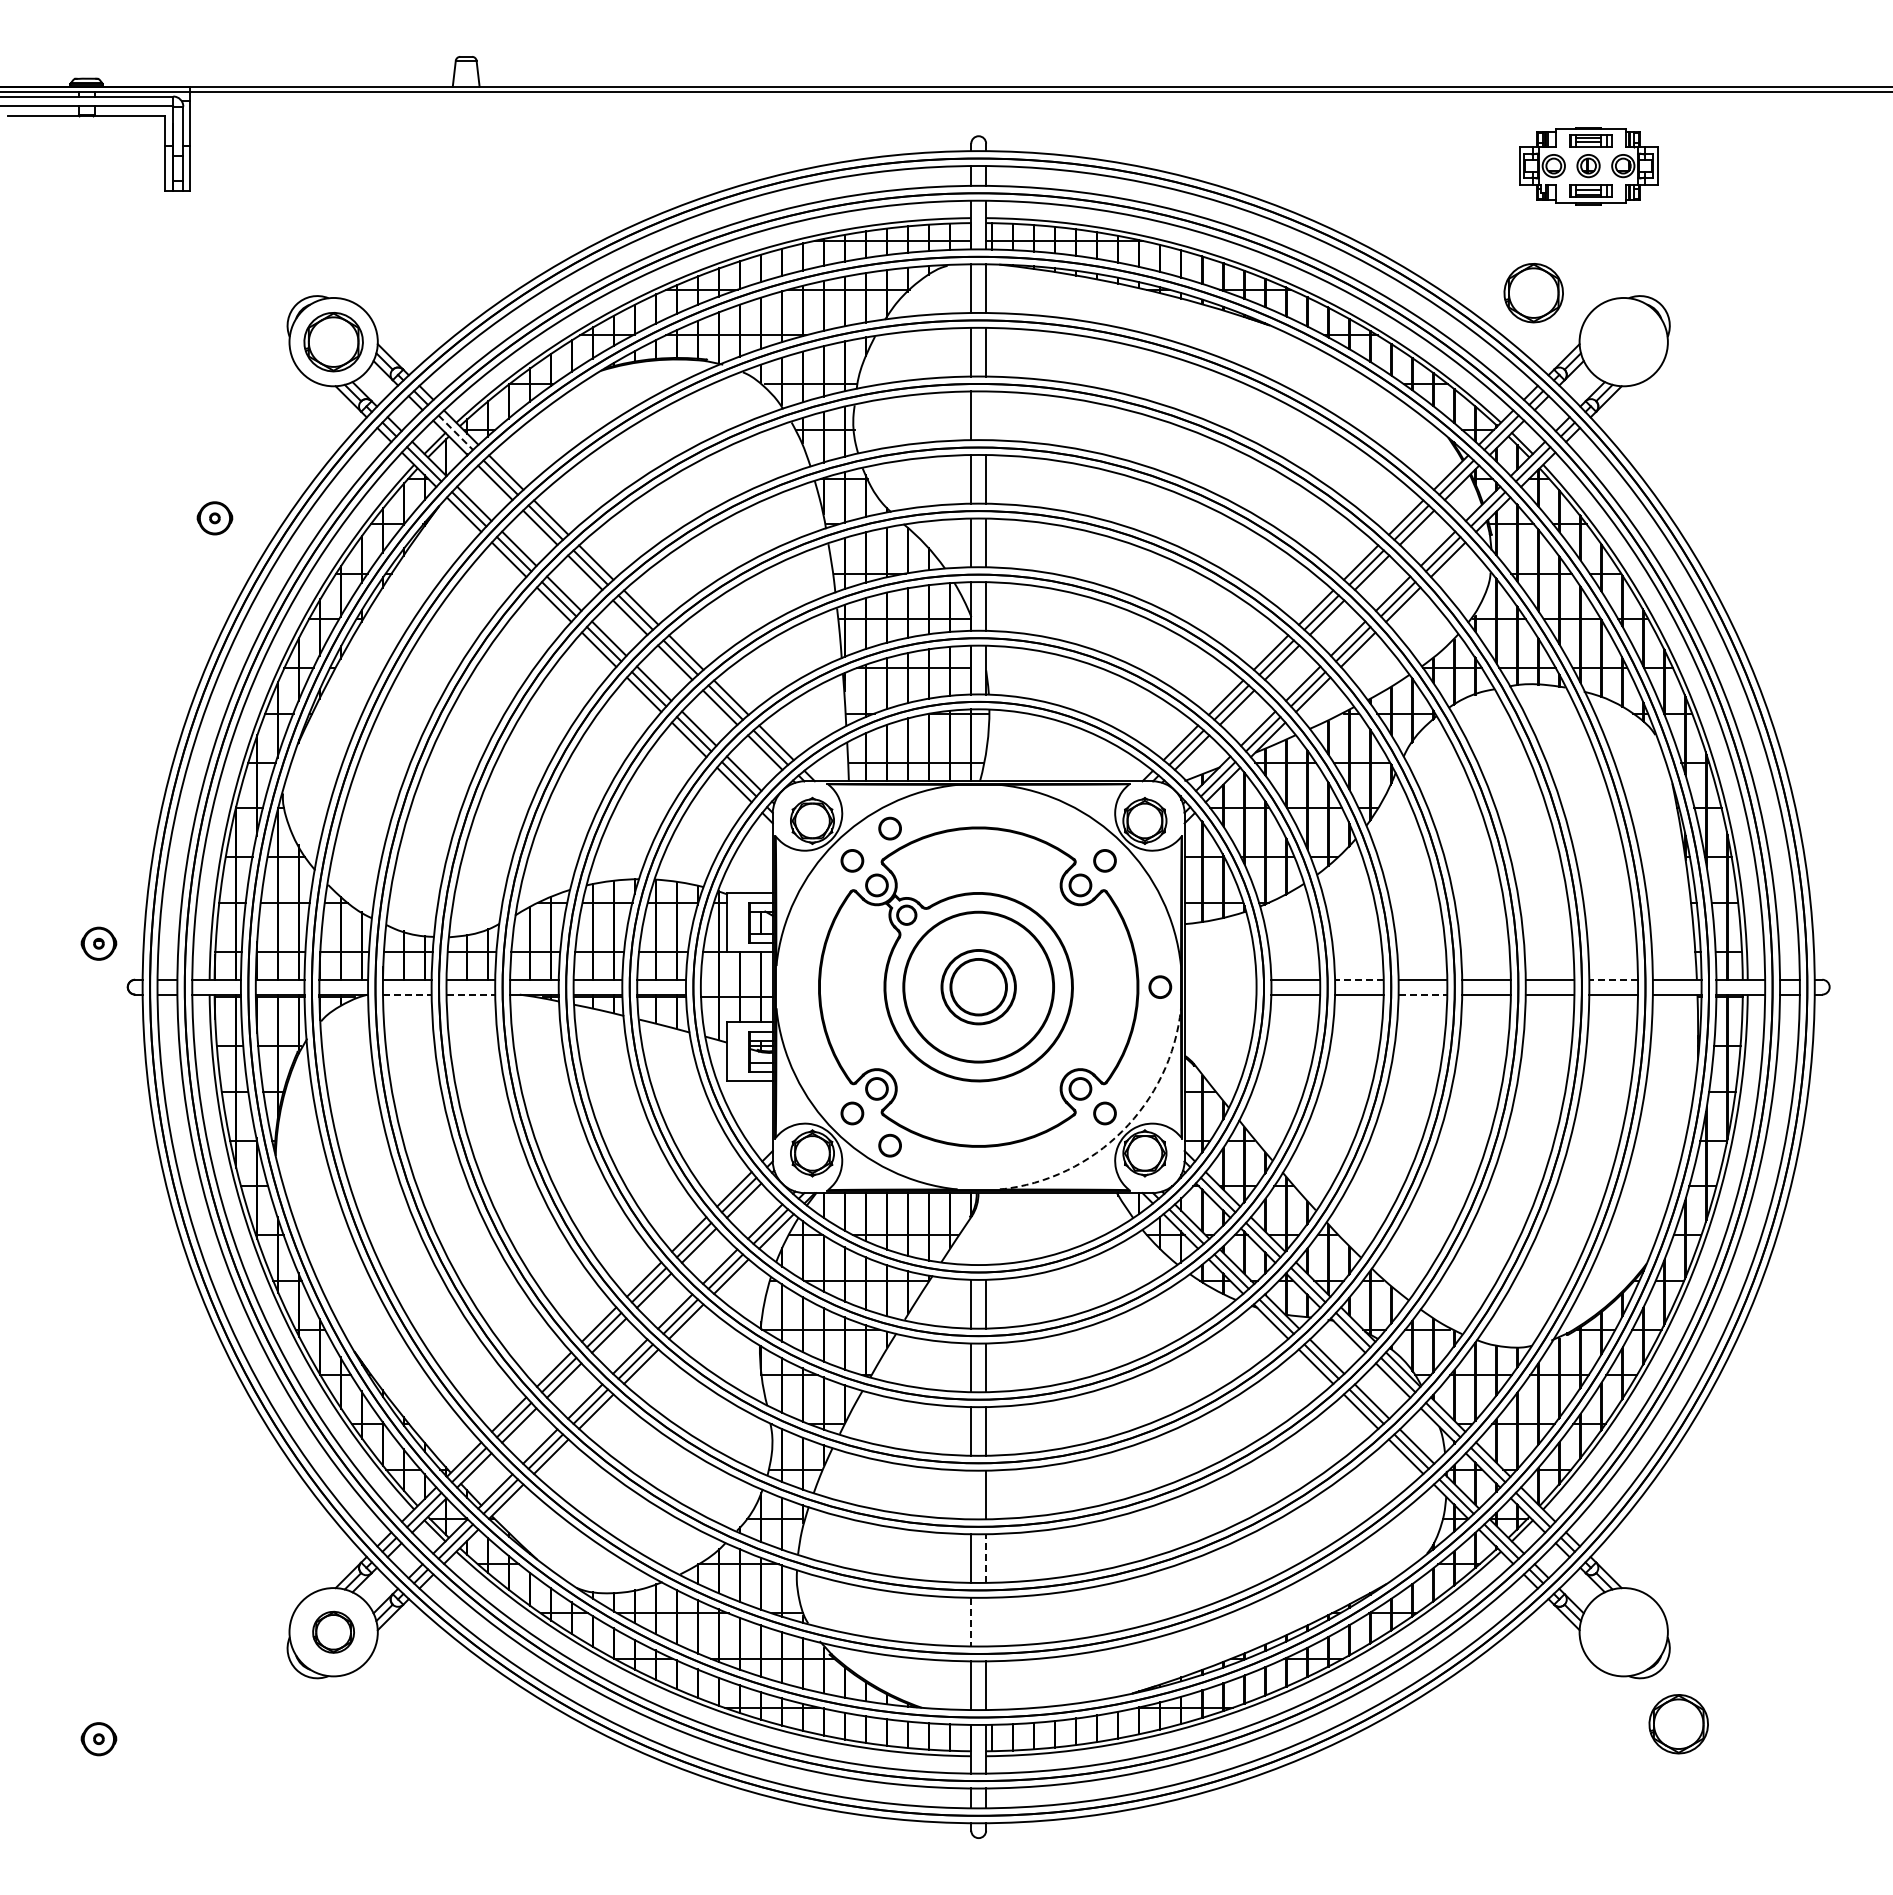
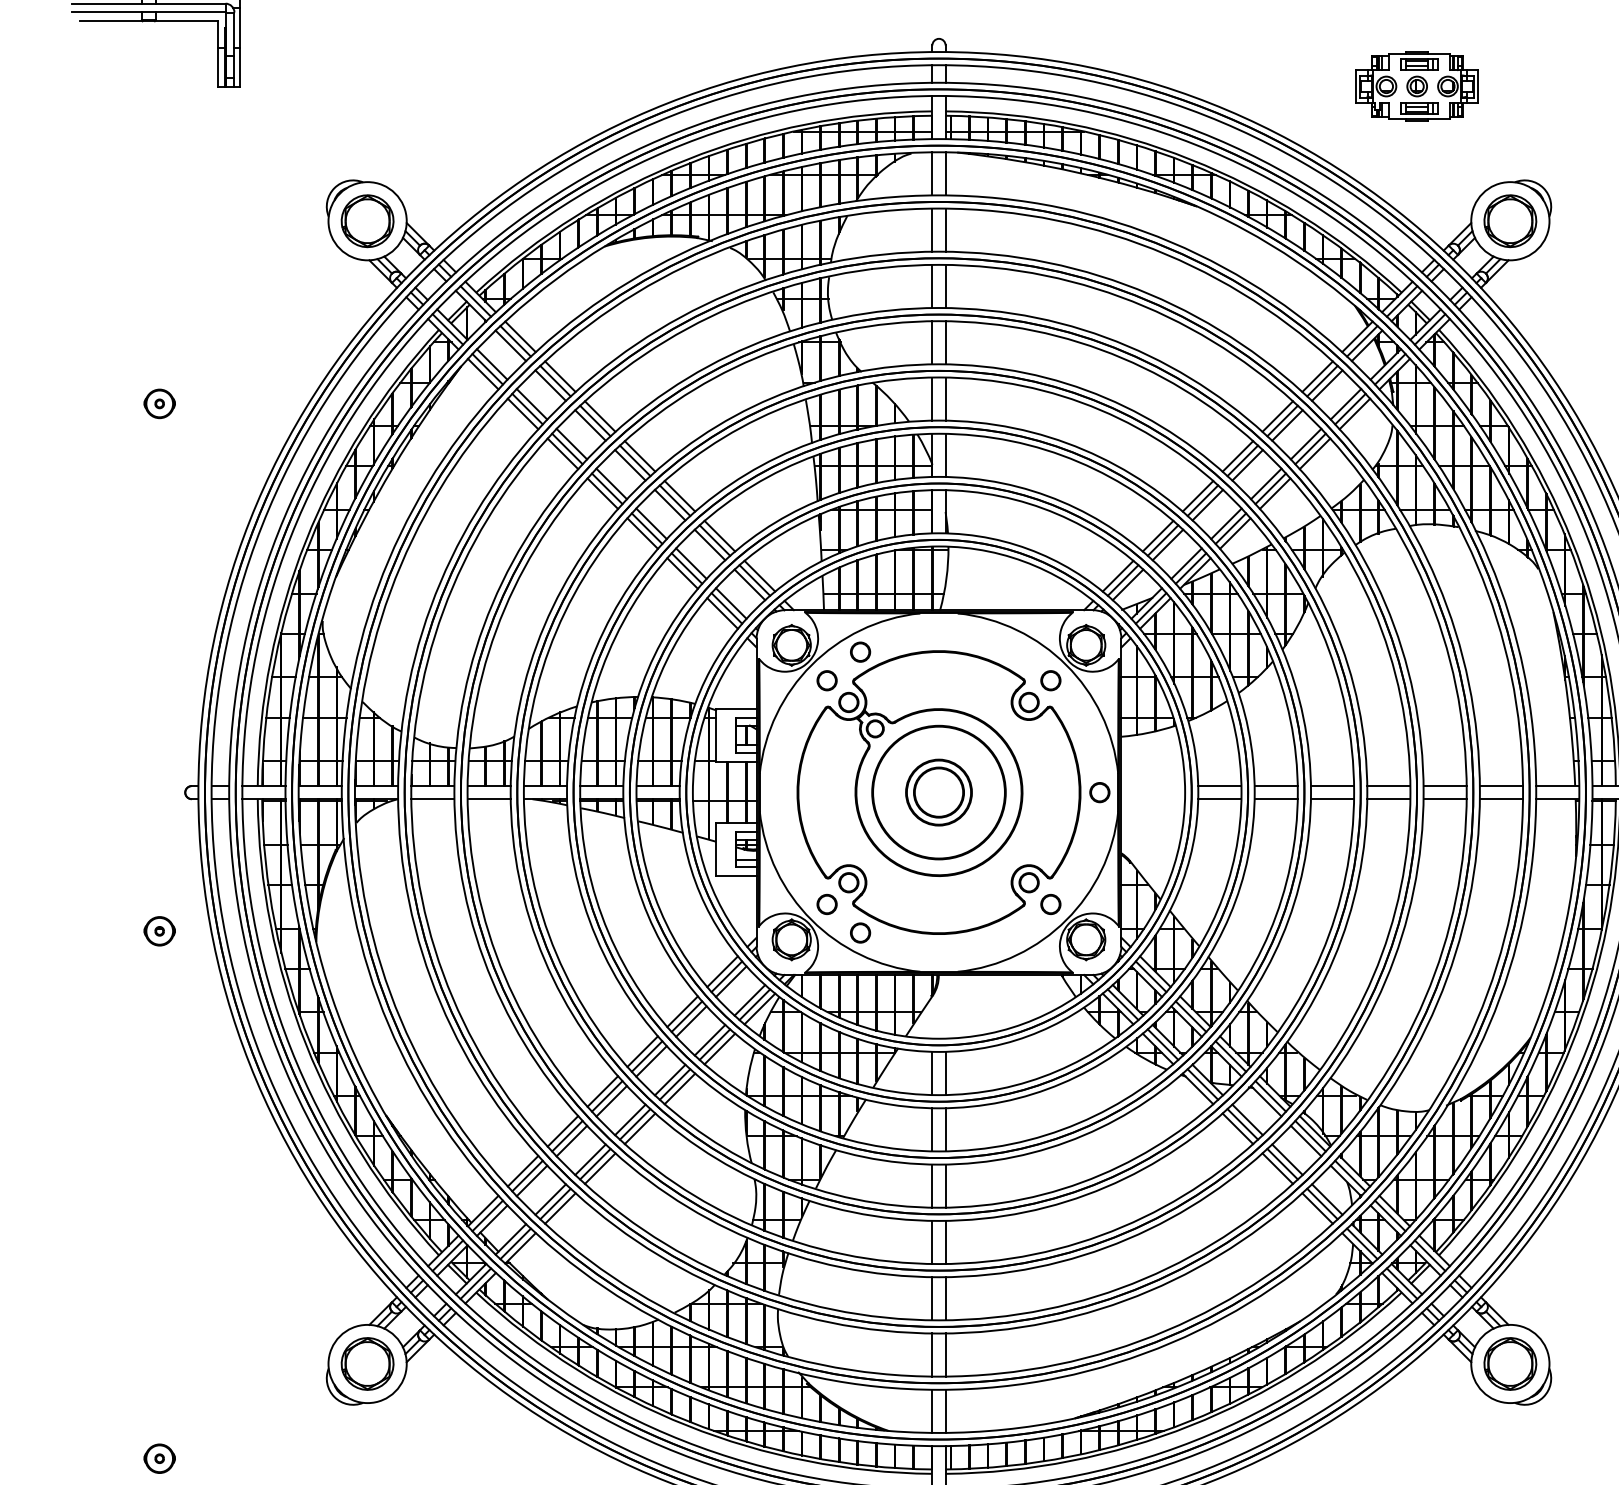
part: (1588, 166) -> (1417, 86), moved
part: (1533, 293) -> (1510, 221), moved
line: (986, 415) -> (945, 286), added
line: (456, 433) -> (476, 302), dashed -> solid
part: (214, 518) -> (159, 404), moved
part: (98, 943) -> (159, 931), moved
line: (1358, 979) -> (1275, 785), dashed -> solid
line: (1613, 979) -> (1501, 785), dashed -> solid
line: (407, 994) -> (433, 799), dashed -> solid
line: (471, 994) -> (489, 799), dashed -> solid
line: (1423, 994) -> (1332, 799), dashed -> solid
arc: (1122, 1131) -> (1066, 920), dashed -> solid
line: (971, 1494) -> (932, 1241), added
line: (986, 1558) -> (945, 1298), dashed -> solid
line: (986, 1621) -> (945, 1354), added
line: (971, 1622) -> (932, 1355), dashed -> solid
part: (333, 1632) -> (367, 1364), size x1.43
part: (1678, 1724) -> (1510, 1364), moved

